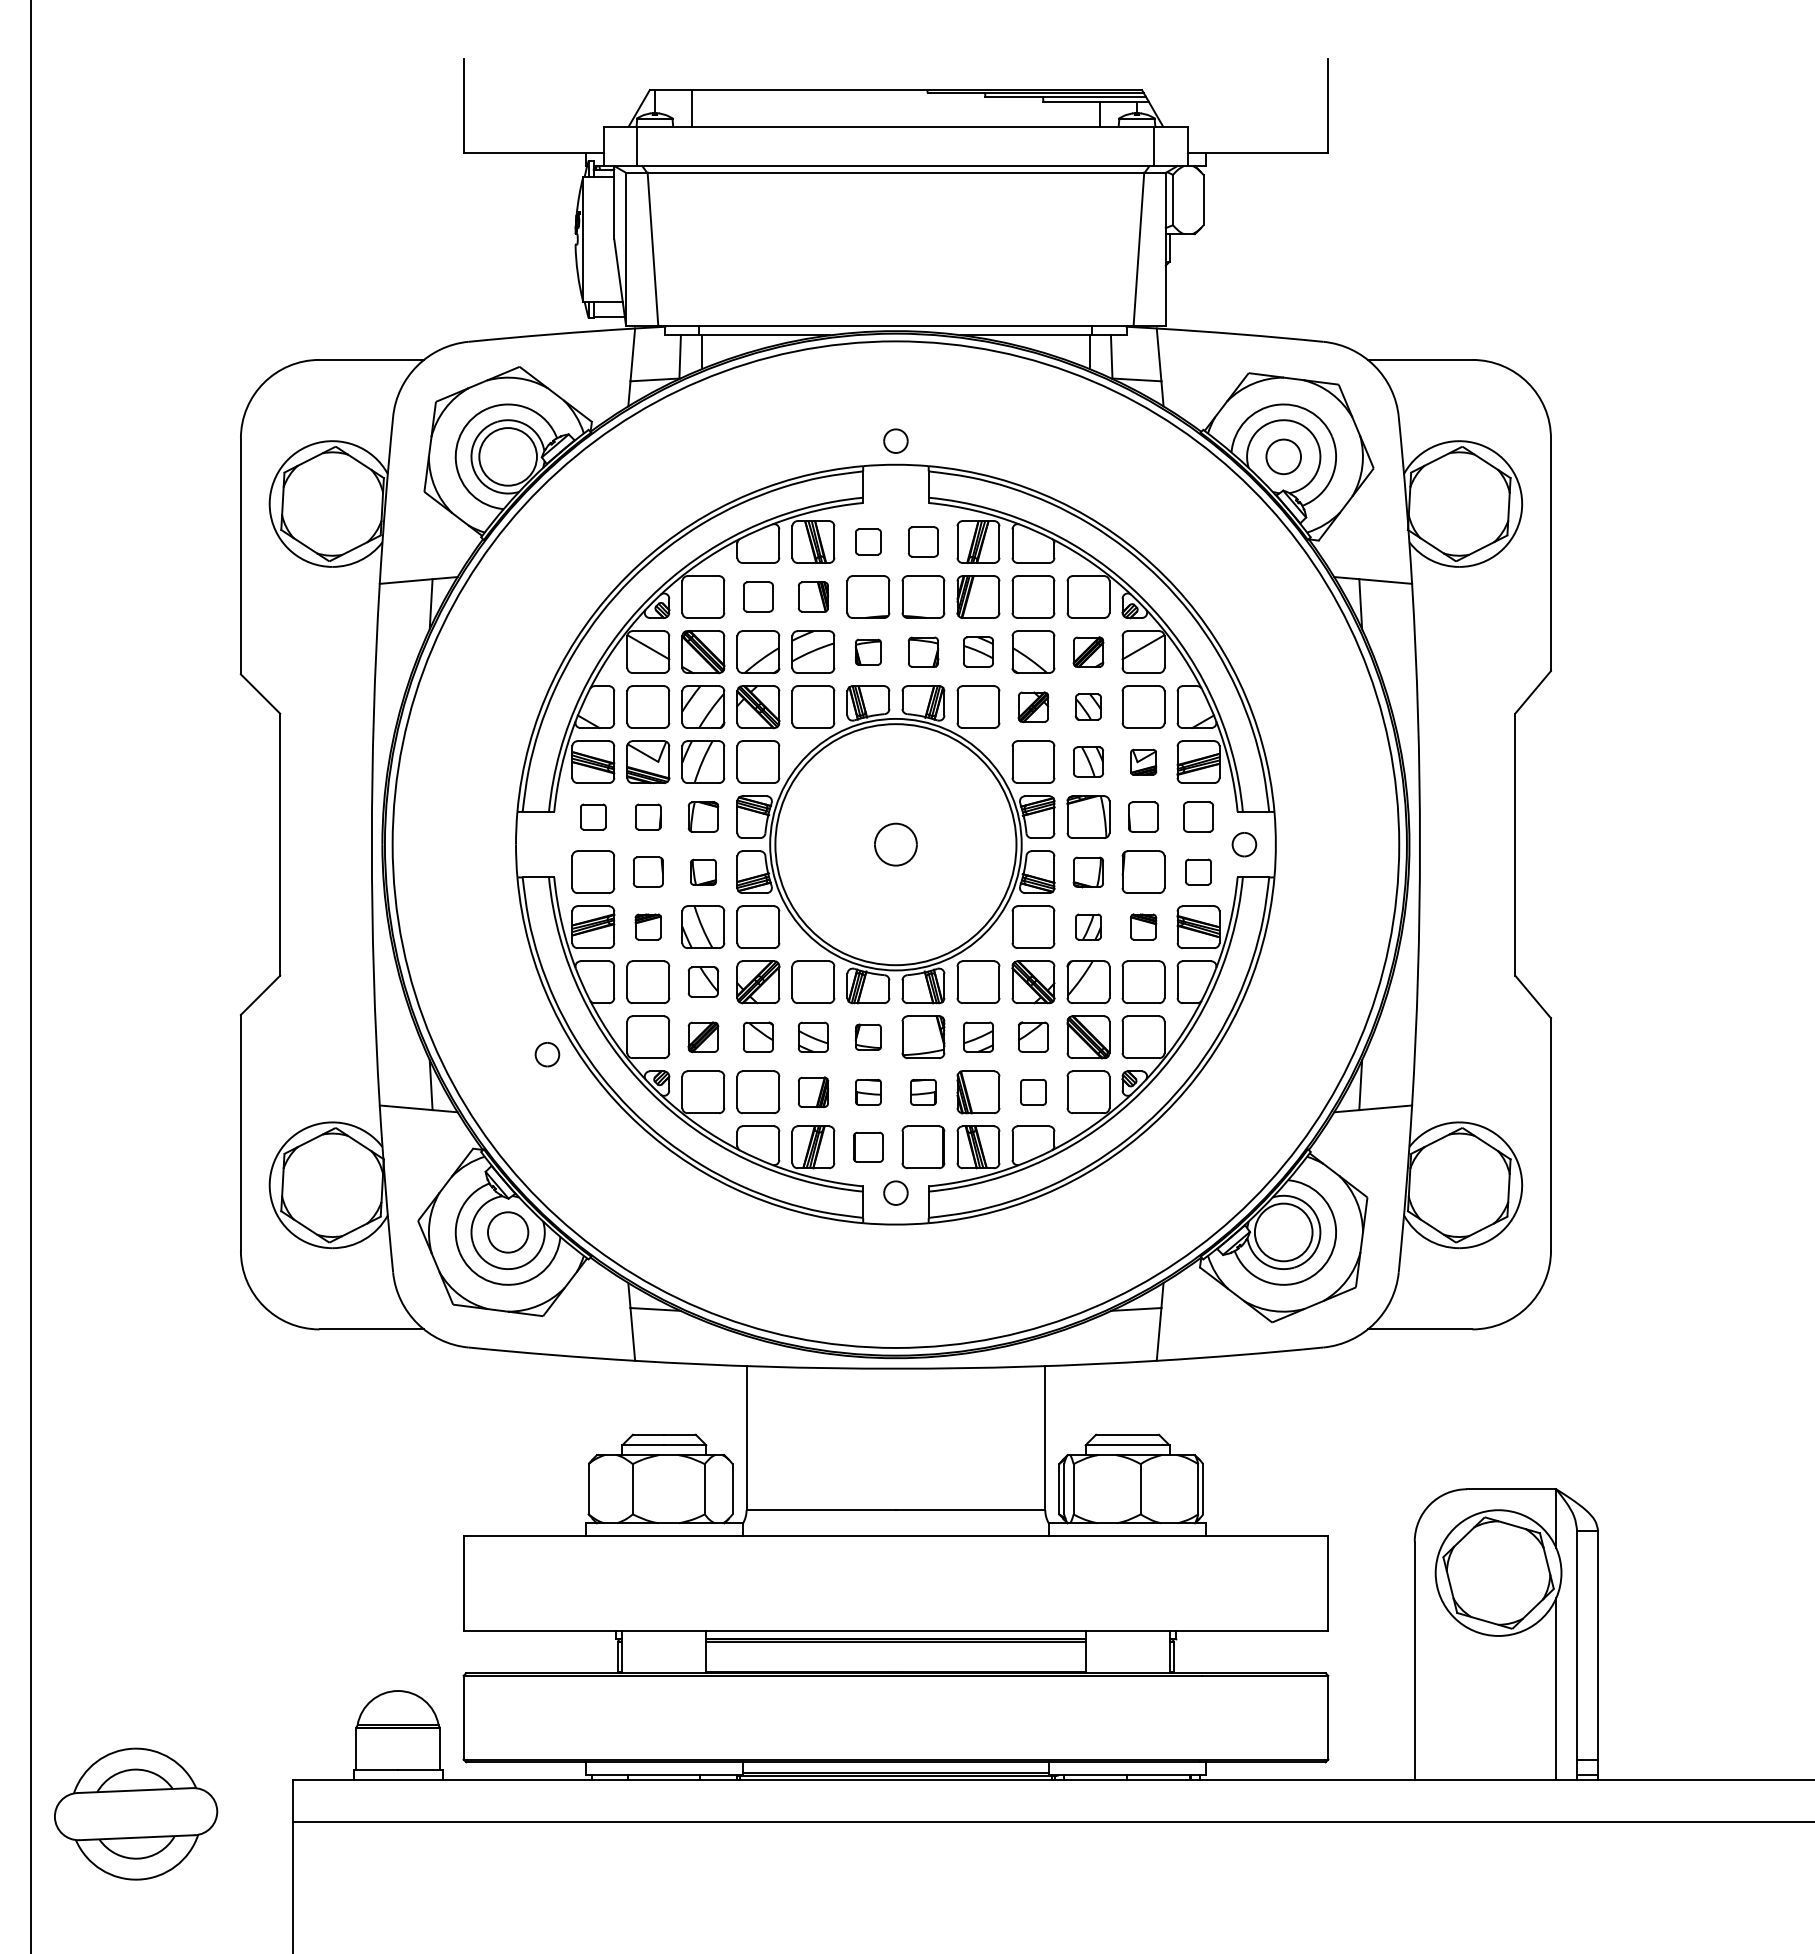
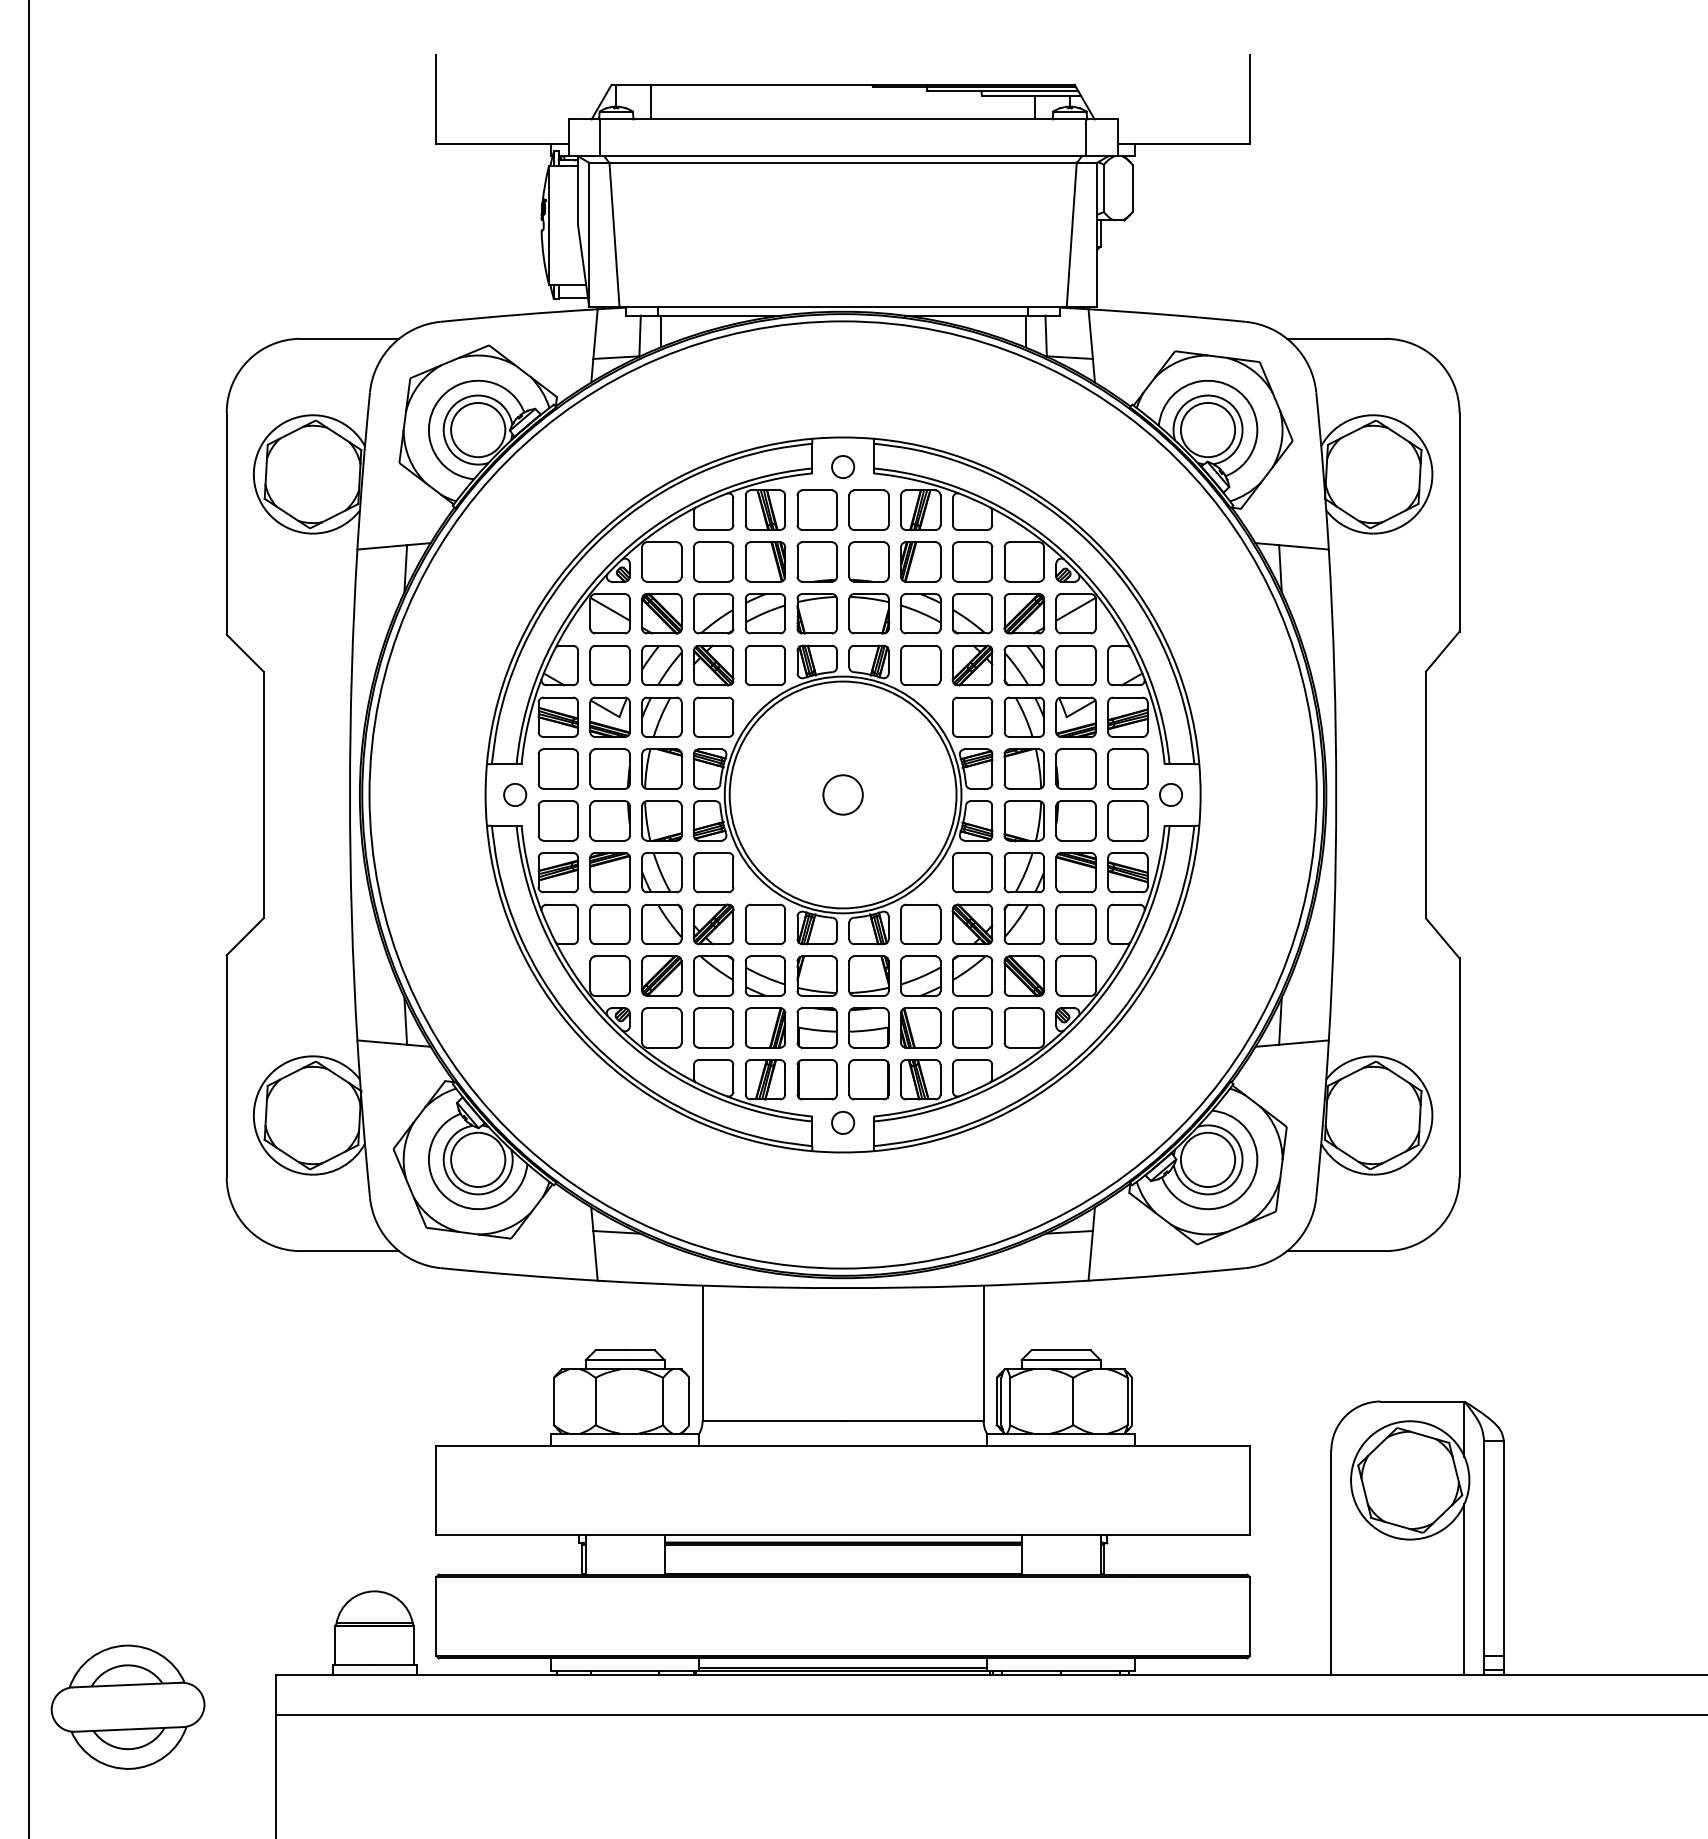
part: (895, 440) -> (842, 466), moved
circle: (1283, 456) -> (1207, 429), size x1.67
part: (868, 541) -> (817, 509), size x1.67
part: (923, 541) -> (869, 509), size x1.43
part: (758, 596) -> (713, 561), size x1.43
part: (813, 596) -> (765, 561), size x1.43
part: (978, 651) -> (920, 613), size x1.43
part: (868, 652) -> (817, 614), size x1.67
part: (923, 652) -> (869, 614), size x1.43
part: (1088, 652) -> (1024, 614), size x1.43
part: (1088, 706) -> (1024, 664), size x1.67
part: (1033, 707) -> (972, 665), size x1.43
part: (1088, 761) -> (1024, 716), size x1.43
part: (1143, 762) -> (1076, 717), size x1.67
part: (593, 816) -> (558, 768), size x1.67
part: (648, 816) -> (610, 768), size x1.67
part: (703, 816) -> (662, 768), size x1.43
part: (1143, 816) -> (1076, 768), size x1.43
part: (1198, 816) -> (1127, 768), size x1.43
part: (648, 871) -> (610, 820), size x1.43
part: (1198, 871) -> (1127, 820), size x1.67
part: (703, 872) -> (662, 821), size x1.67
part: (1088, 872) -> (1024, 821), size x1.43
part: (648, 926) -> (610, 871), size x1.67
part: (1088, 926) -> (1024, 871), size x1.67
part: (1143, 926) -> (1076, 871), size x1.67
part: (703, 981) -> (662, 923), size x1.43
part: (978, 1036) -> (920, 975), size x1.43
part: (1033, 1036) -> (972, 975), size x1.43
part: (703, 1037) -> (662, 976), size x1.43
part: (758, 1037) -> (713, 976), size x1.43
part: (813, 1037) -> (765, 976), size x1.43
part: (868, 1037) -> (817, 976), size x1.67
part: (547, 1054) -> (515, 794), moved
part: (813, 1092) -> (765, 1028), size x1.43
part: (868, 1092) -> (817, 1028), size x1.67
part: (923, 1092) -> (869, 1028), size x1.67
part: (1033, 1092) -> (972, 1028), size x1.67
part: (868, 1147) -> (817, 1079), size x1.43
circle: (507, 1232) -> (477, 1159), size x1.43

